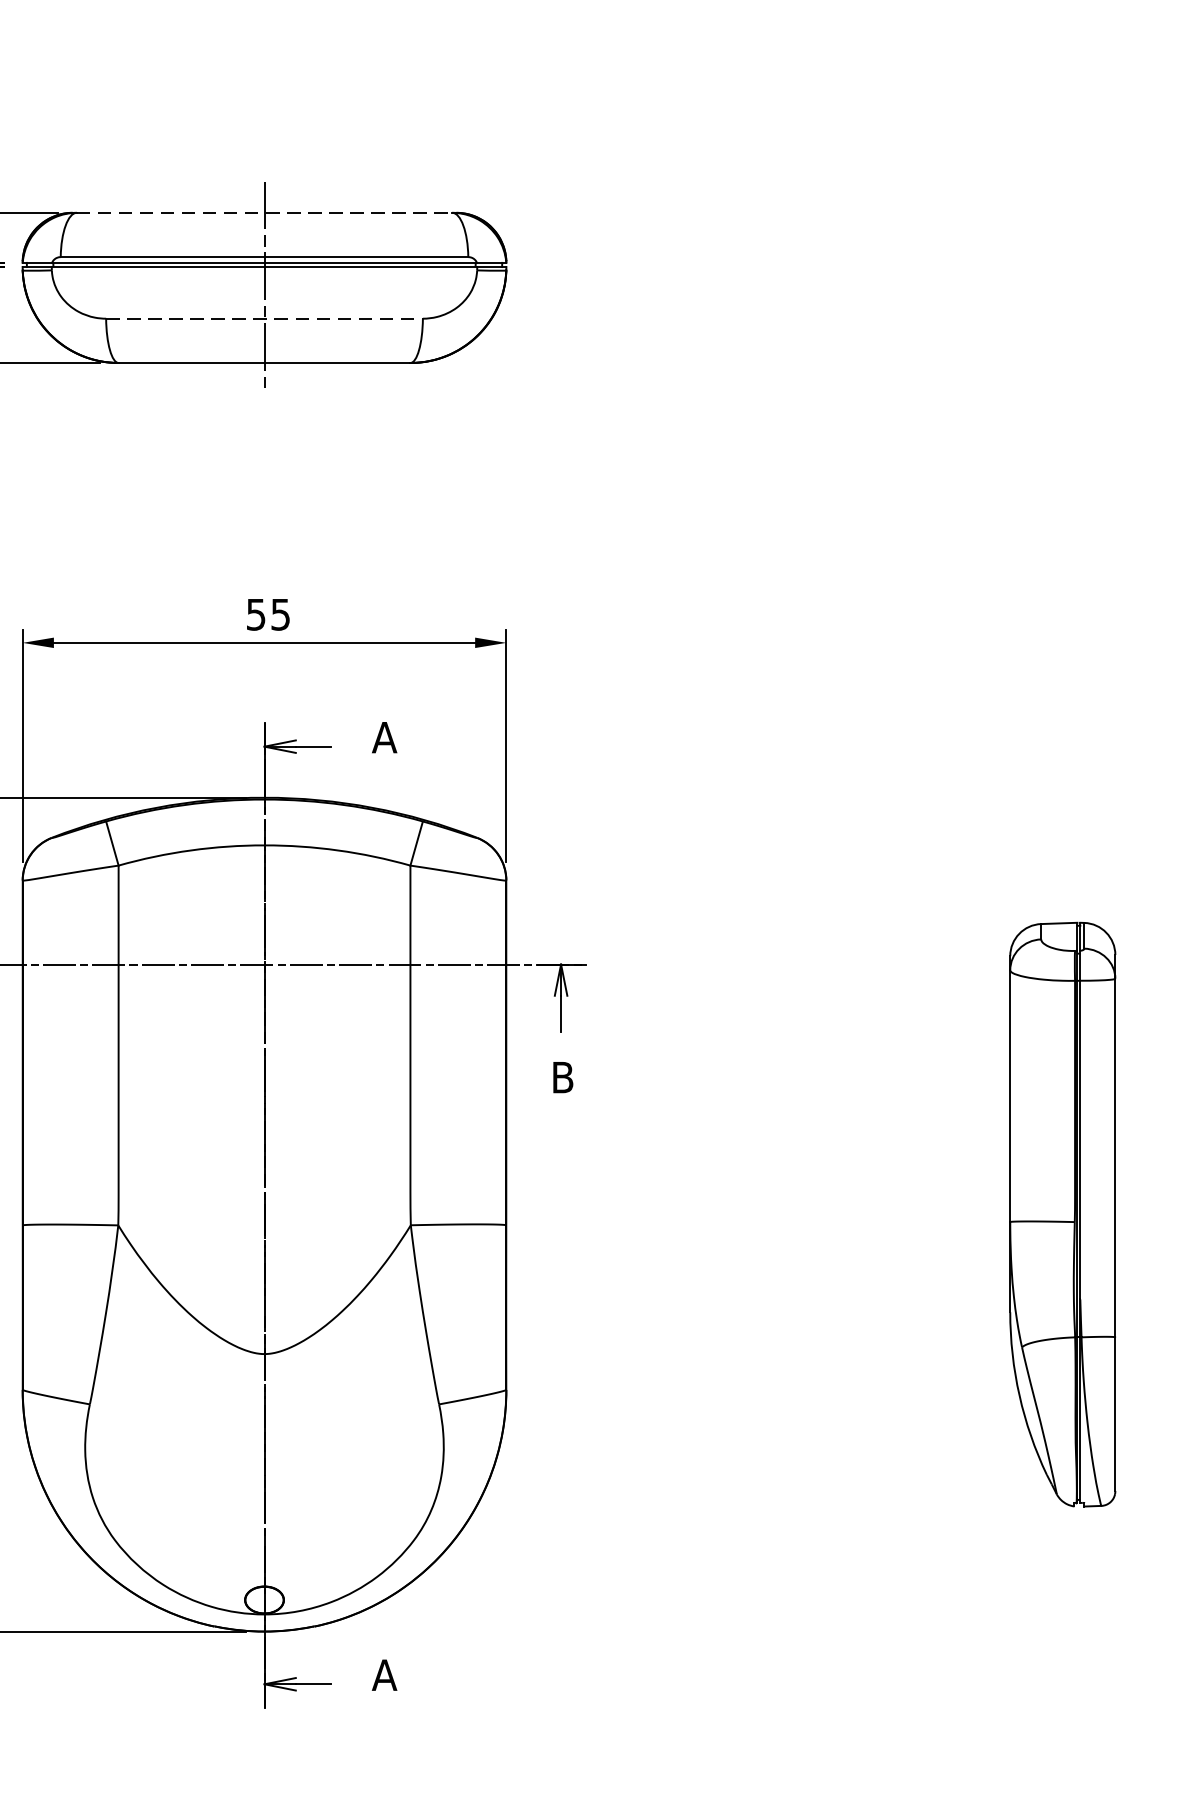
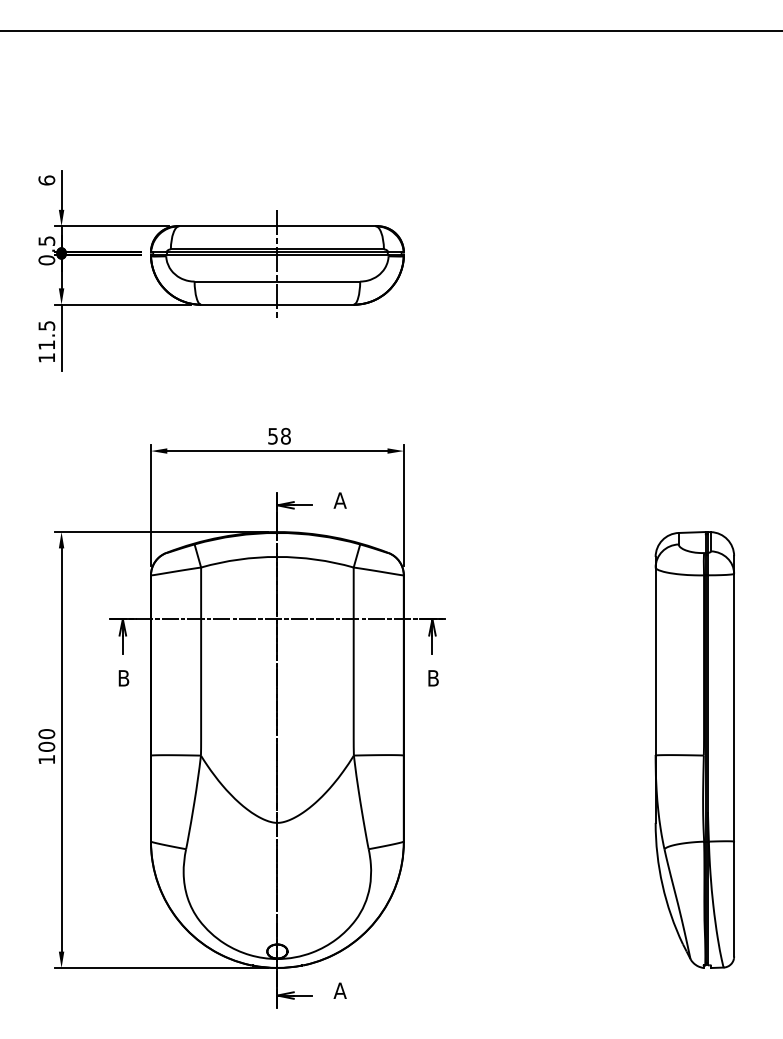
line: (264, 213) -> (277, 226), dashed -> solid
line: (264, 318) -> (277, 281), dashed -> solid
text: (279, 613) -> (285, 435), 55 -> 58
part: (1062, 1213) -> (694, 749), size x1.43

